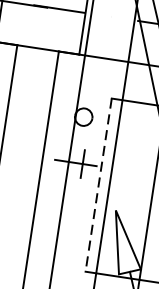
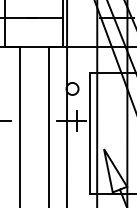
line: (98, 186) -> (89, 134), dashed -> solid

